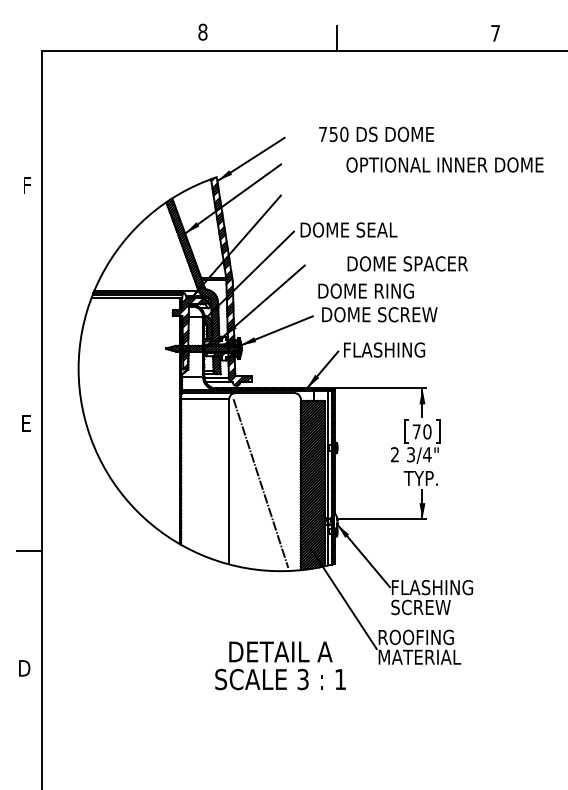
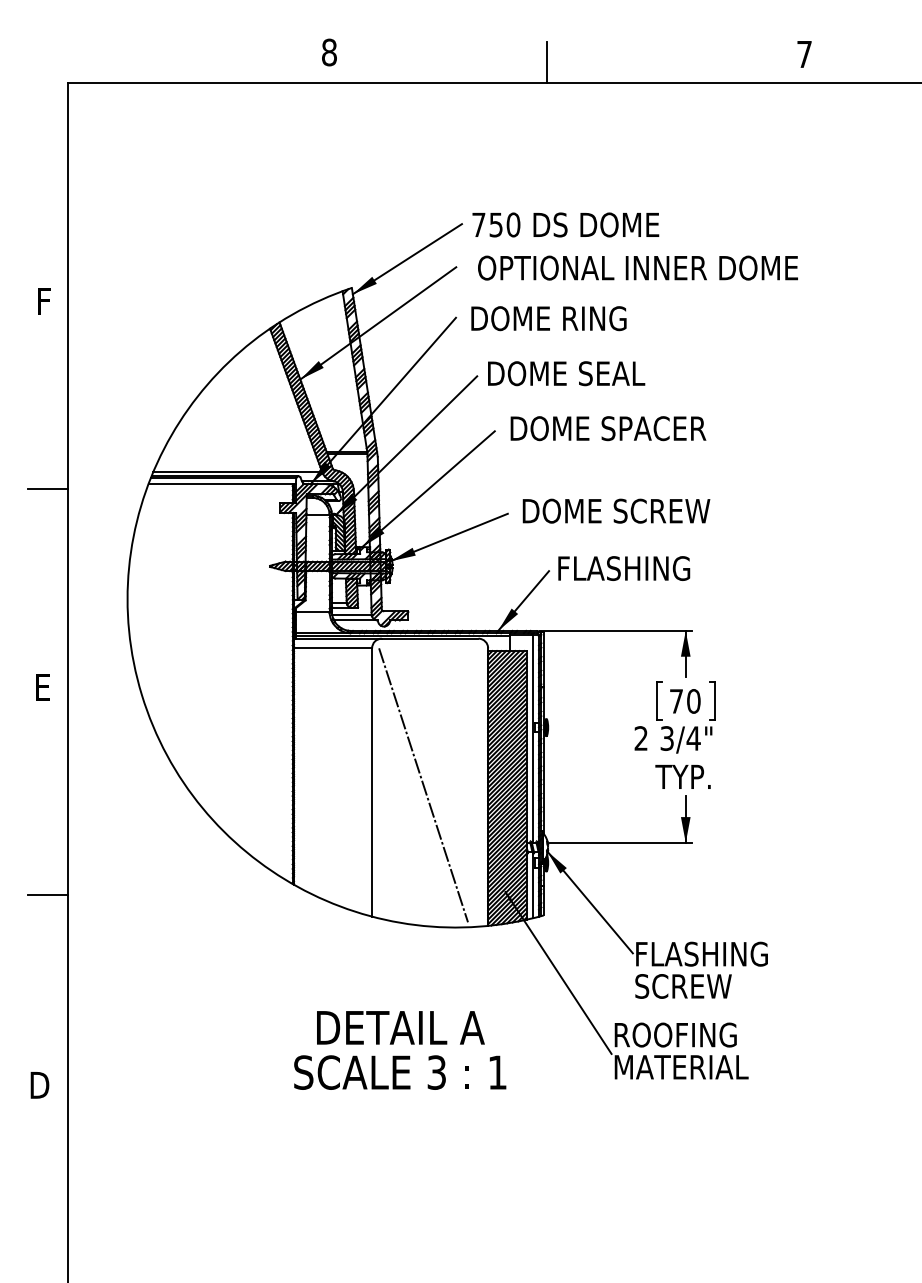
text: (376, 134) -> (565, 225), moved
text: (444, 164) -> (637, 267), moved
text: (407, 263) -> (607, 428), moved
text: (365, 290) -> (547, 317), moved
line: (29, 301) -> (47, 489), added
text: (280, 665) -> (400, 1049), moved

